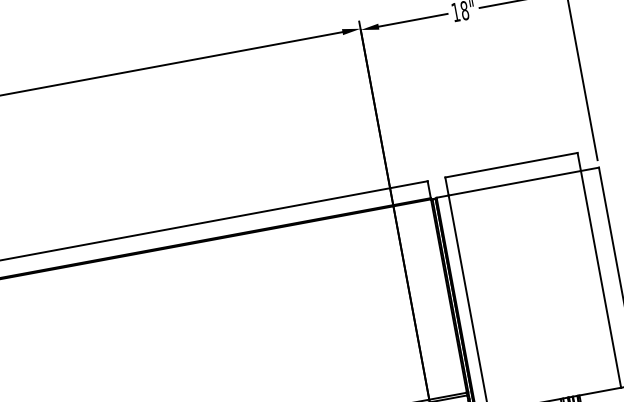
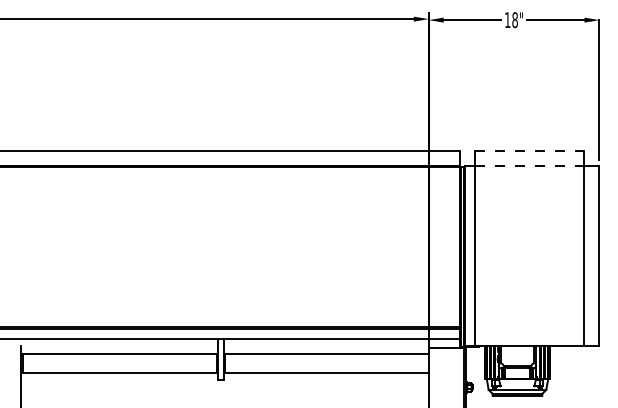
line: (511, 165) -> (529, 151), solid -> dashed
line: (514, 183) -> (529, 166), solid -> dashed

